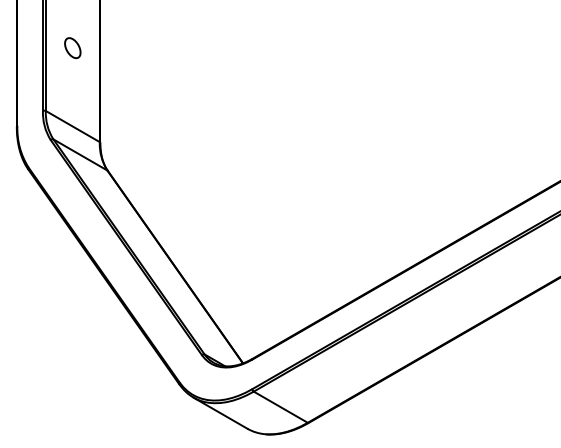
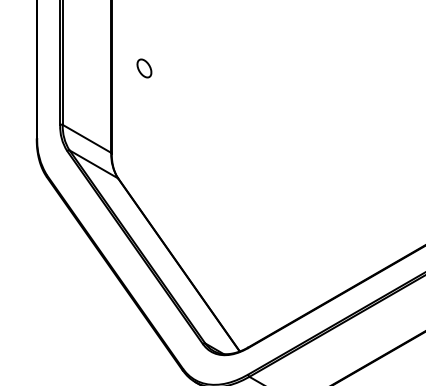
part: (72, 48) -> (144, 68), moved

